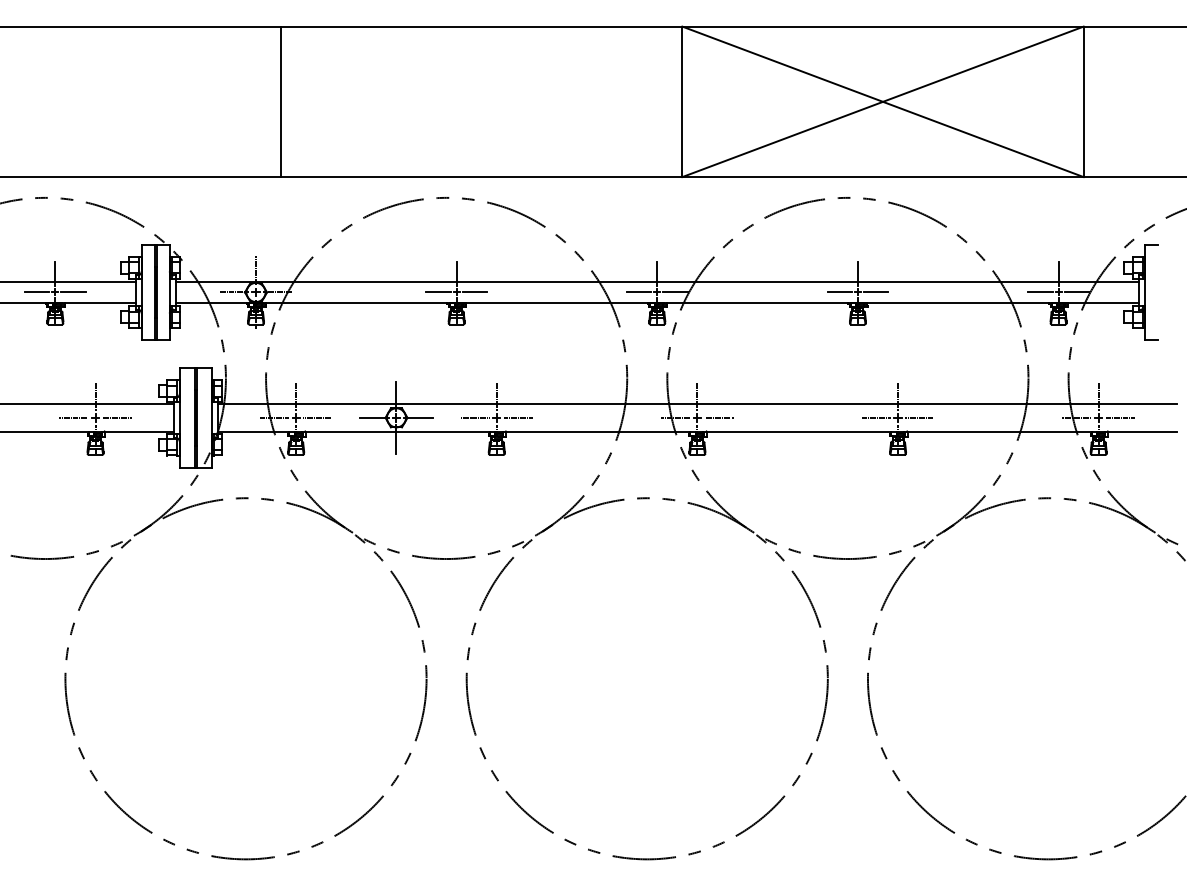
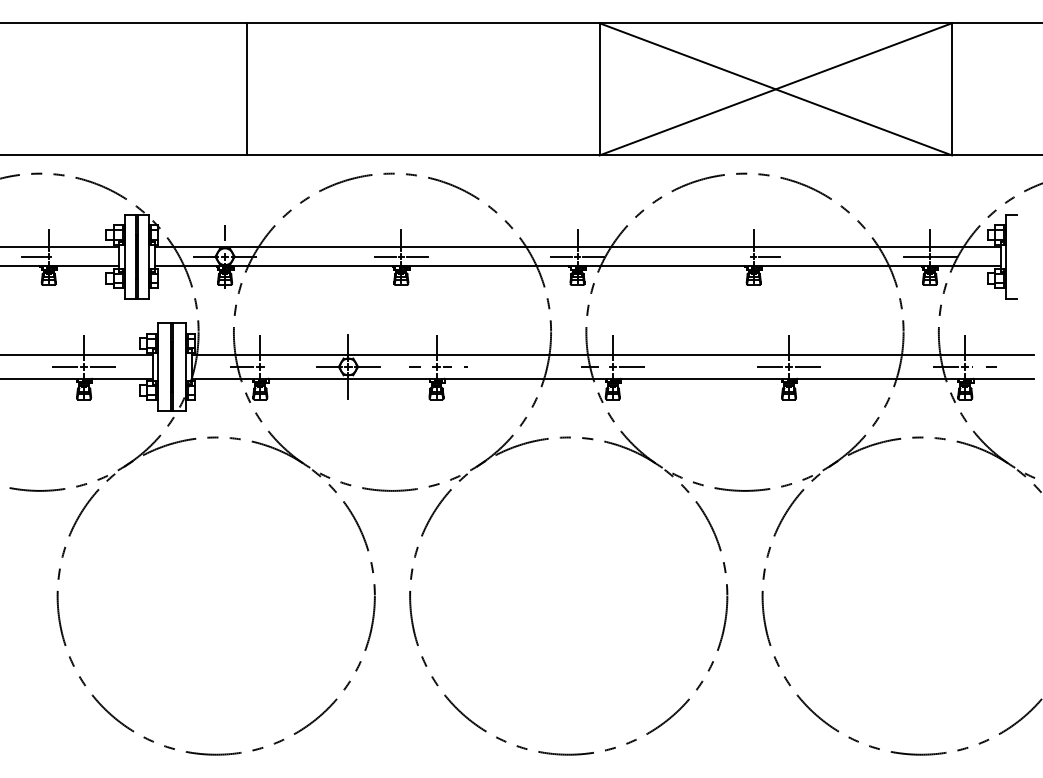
line: (73, 292) -> (64, 256), removed
line: (839, 292) -> (737, 256), removed
line: (317, 417) -> (279, 366), removed

